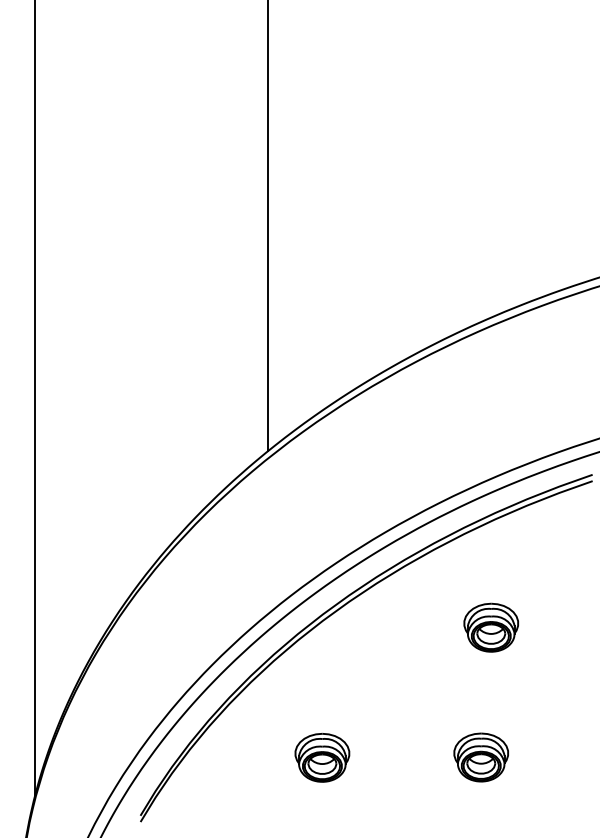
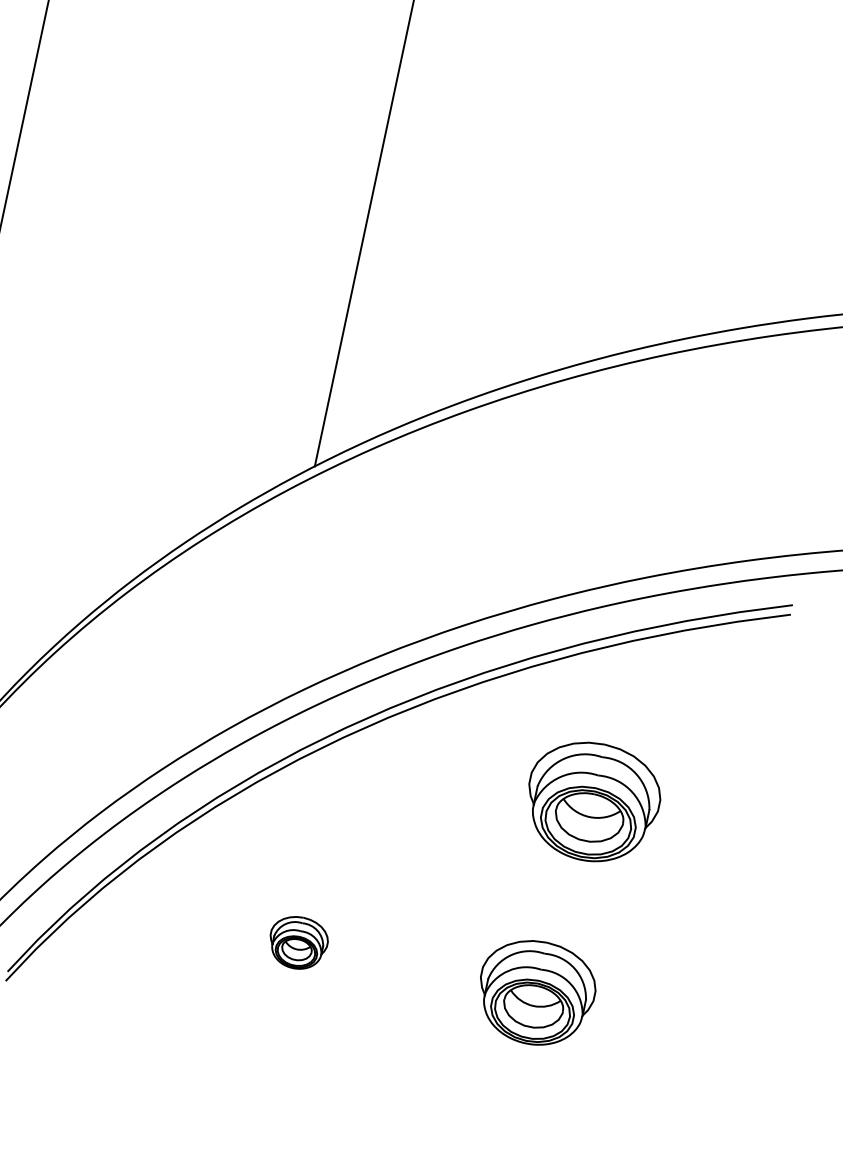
part: (490, 627) -> (591, 801), size x1.6
part: (322, 757) -> (298, 942), size x0.7
part: (480, 757) -> (535, 992), size x1.4

